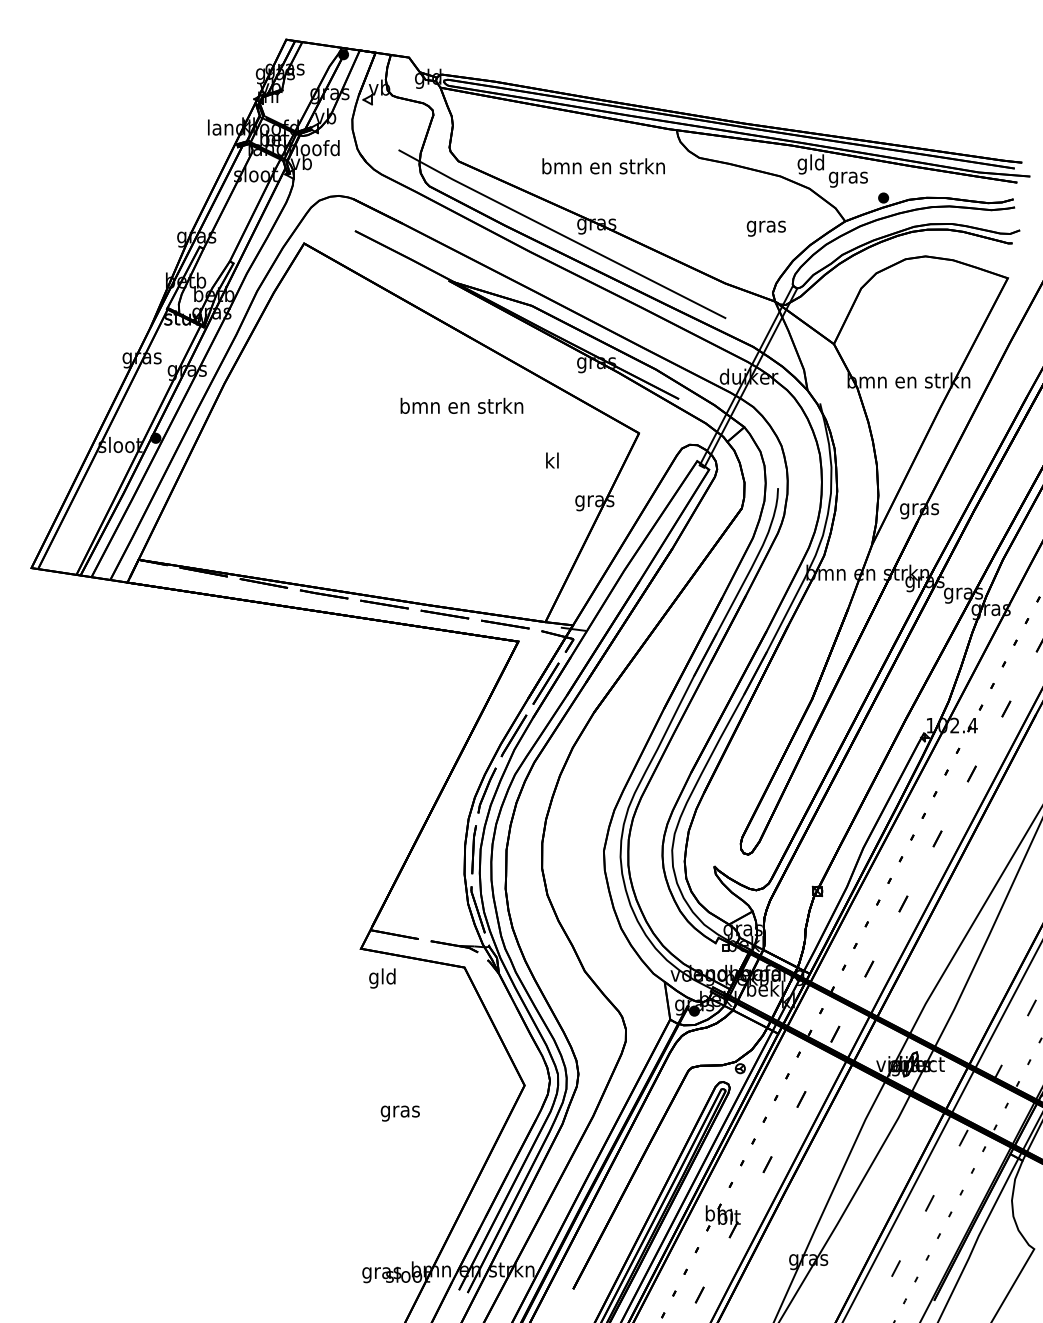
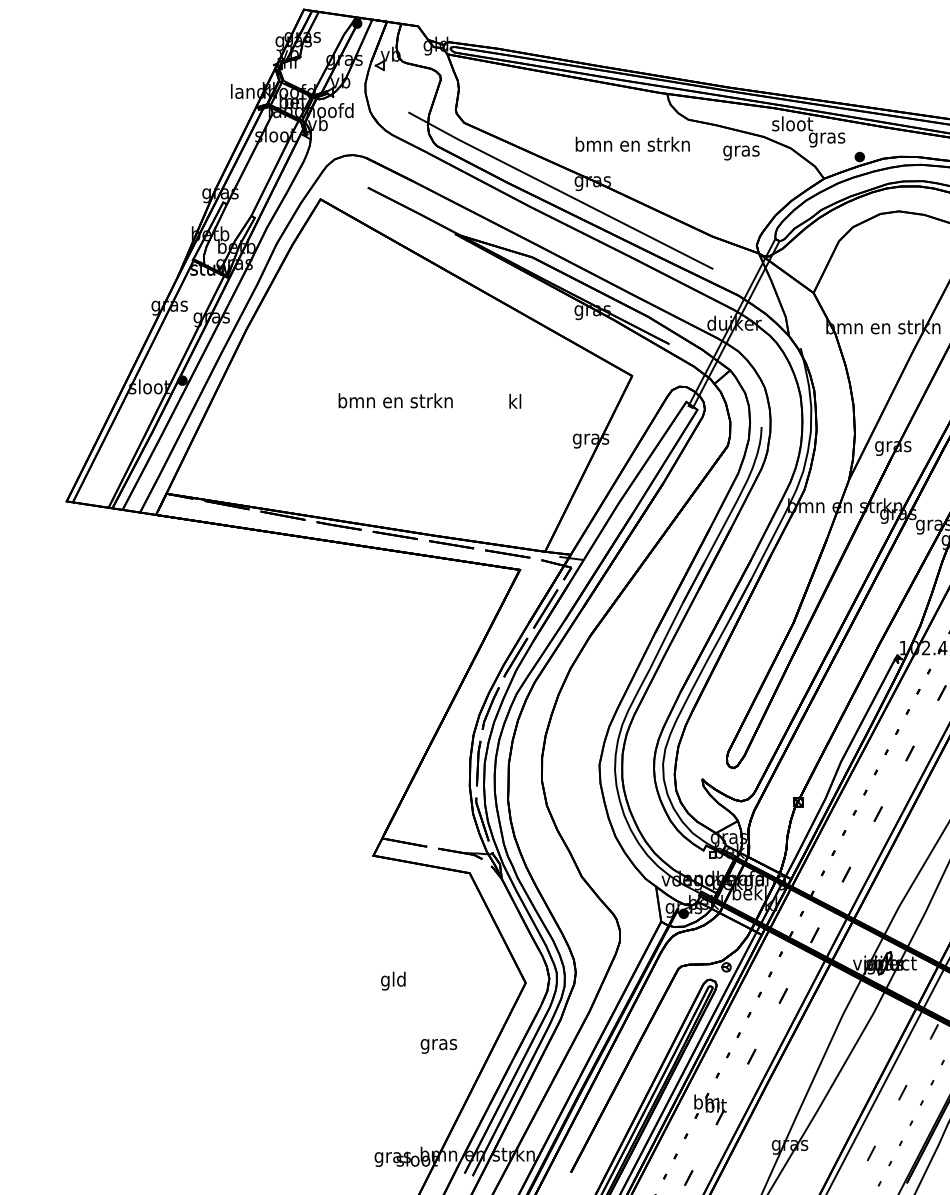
text: (811, 164) -> (792, 125), gld -> sloot
text: (603, 166) -> (632, 144), moved
text: (765, 228) -> (740, 152), moved
text: (461, 405) -> (395, 400), moved
text: (552, 460) -> (515, 401), moved
text: (382, 978) -> (393, 981), moved
text: (399, 1113) -> (438, 1046), moved

